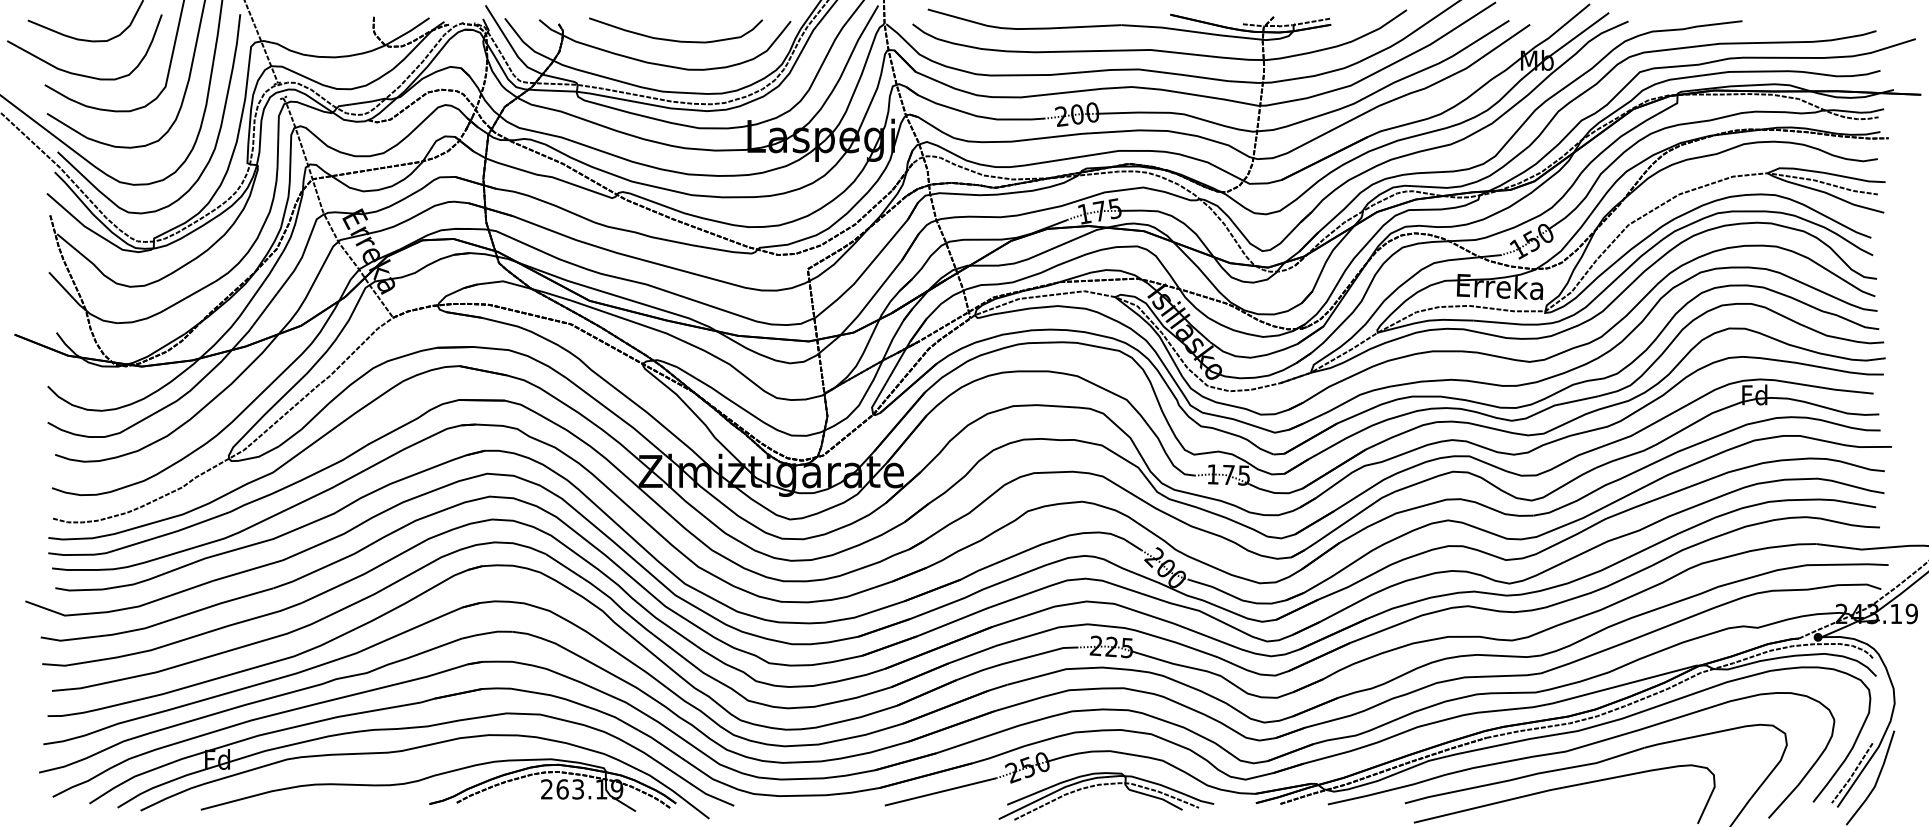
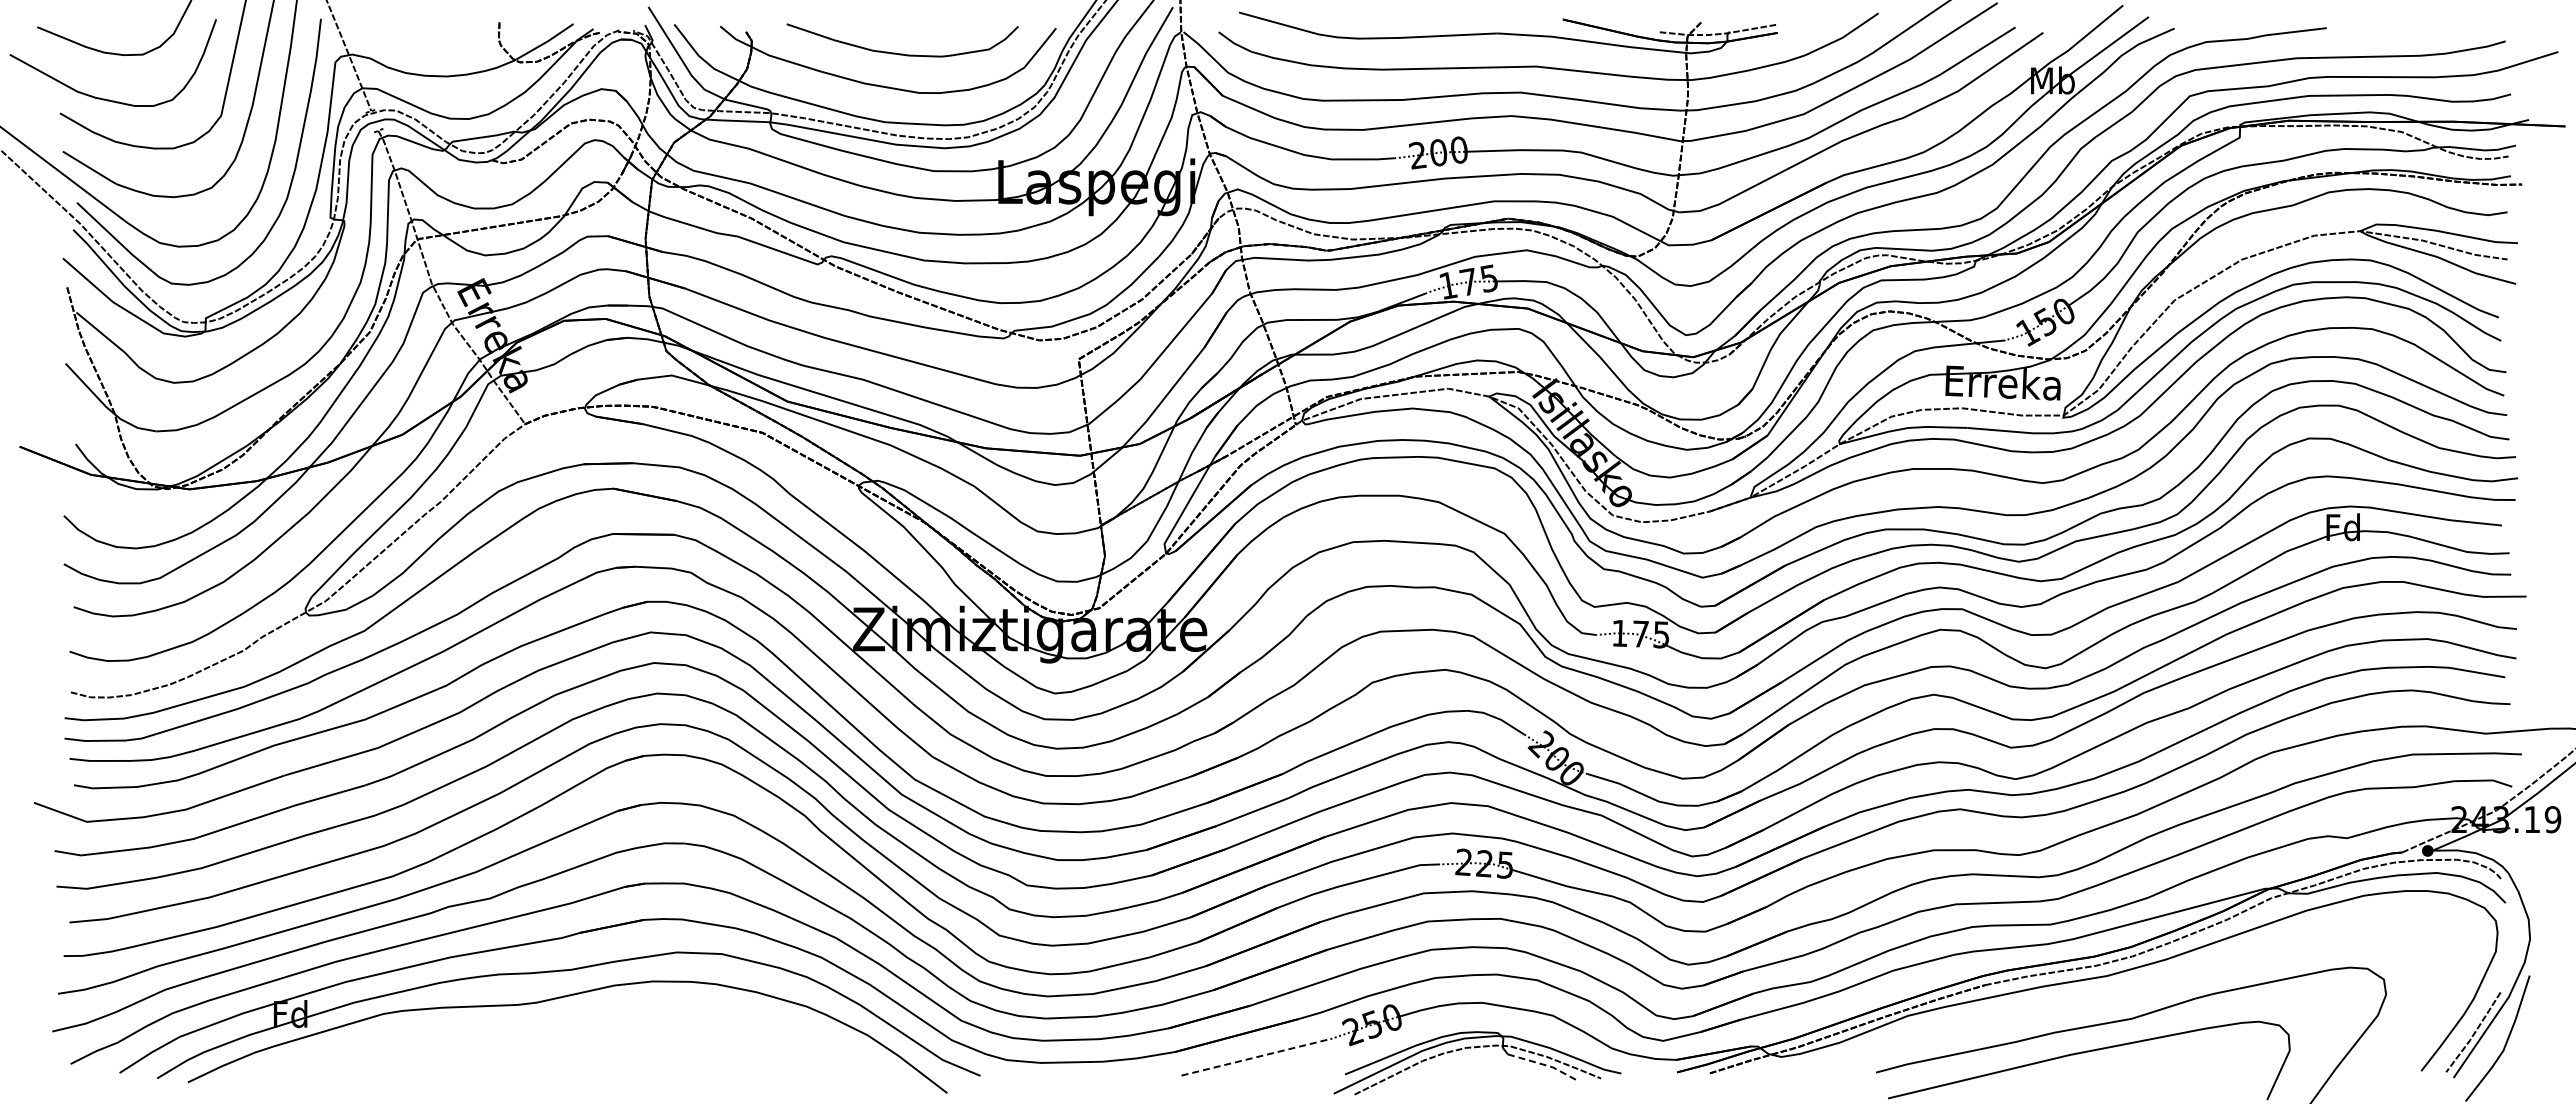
curve: (1578, 748) -> (2108, 999), removed
part: (435, 776) -> (581, 1036), removed
line: (940, 792) -> (1255, 1057), solid -> dashed
line: (1158, 798) -> (1546, 1065), solid -> dashed

